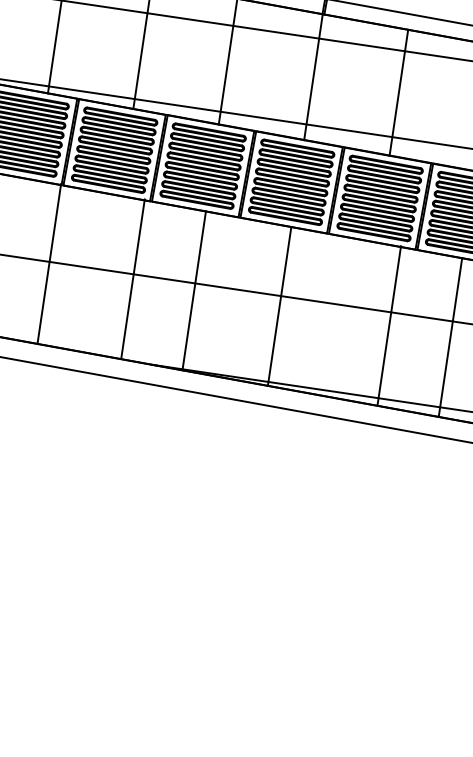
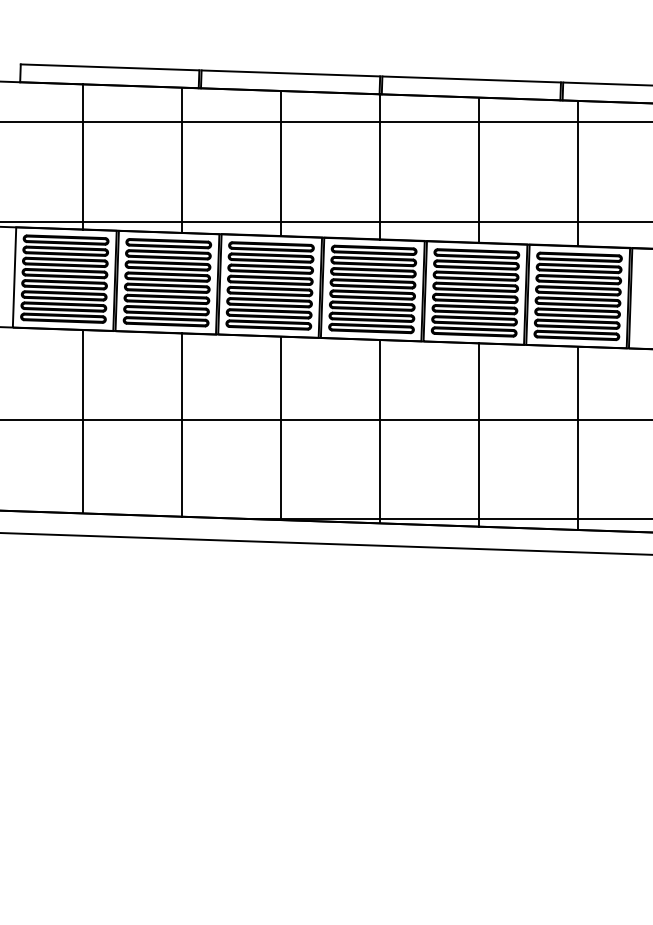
line: (49, 263) -> (82, 421), moved
line: (132, 278) -> (181, 424), moved
line: (389, 325) -> (479, 434), moved

